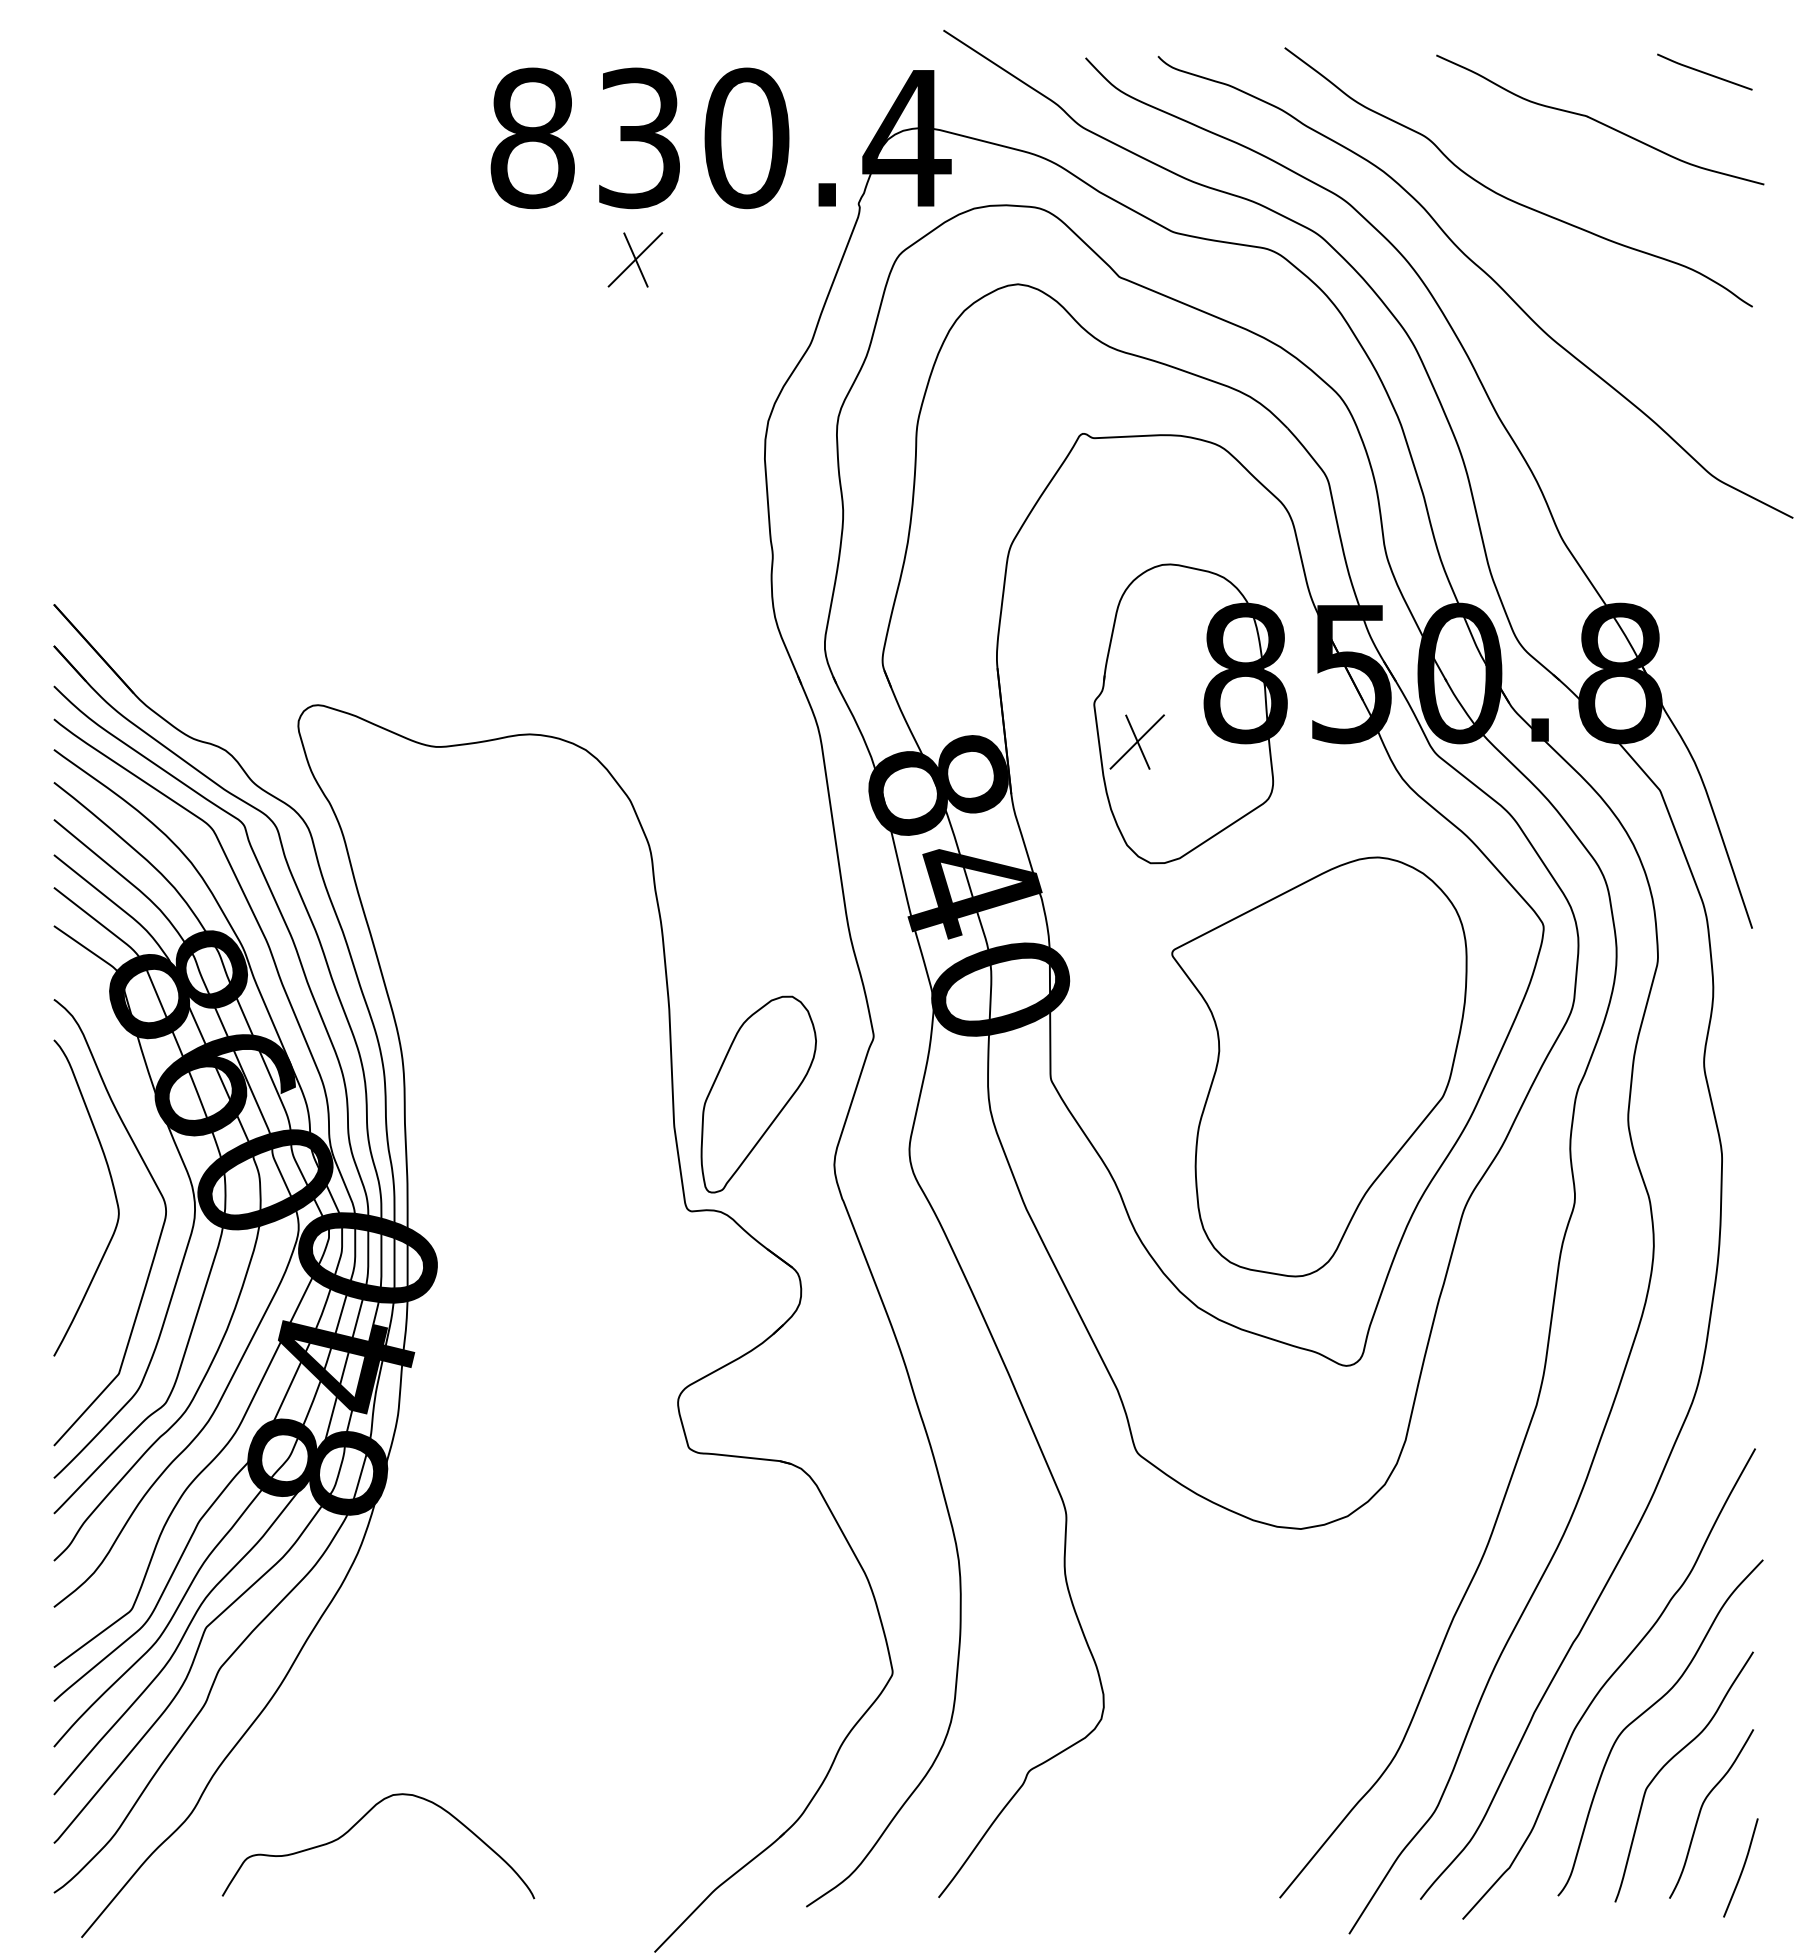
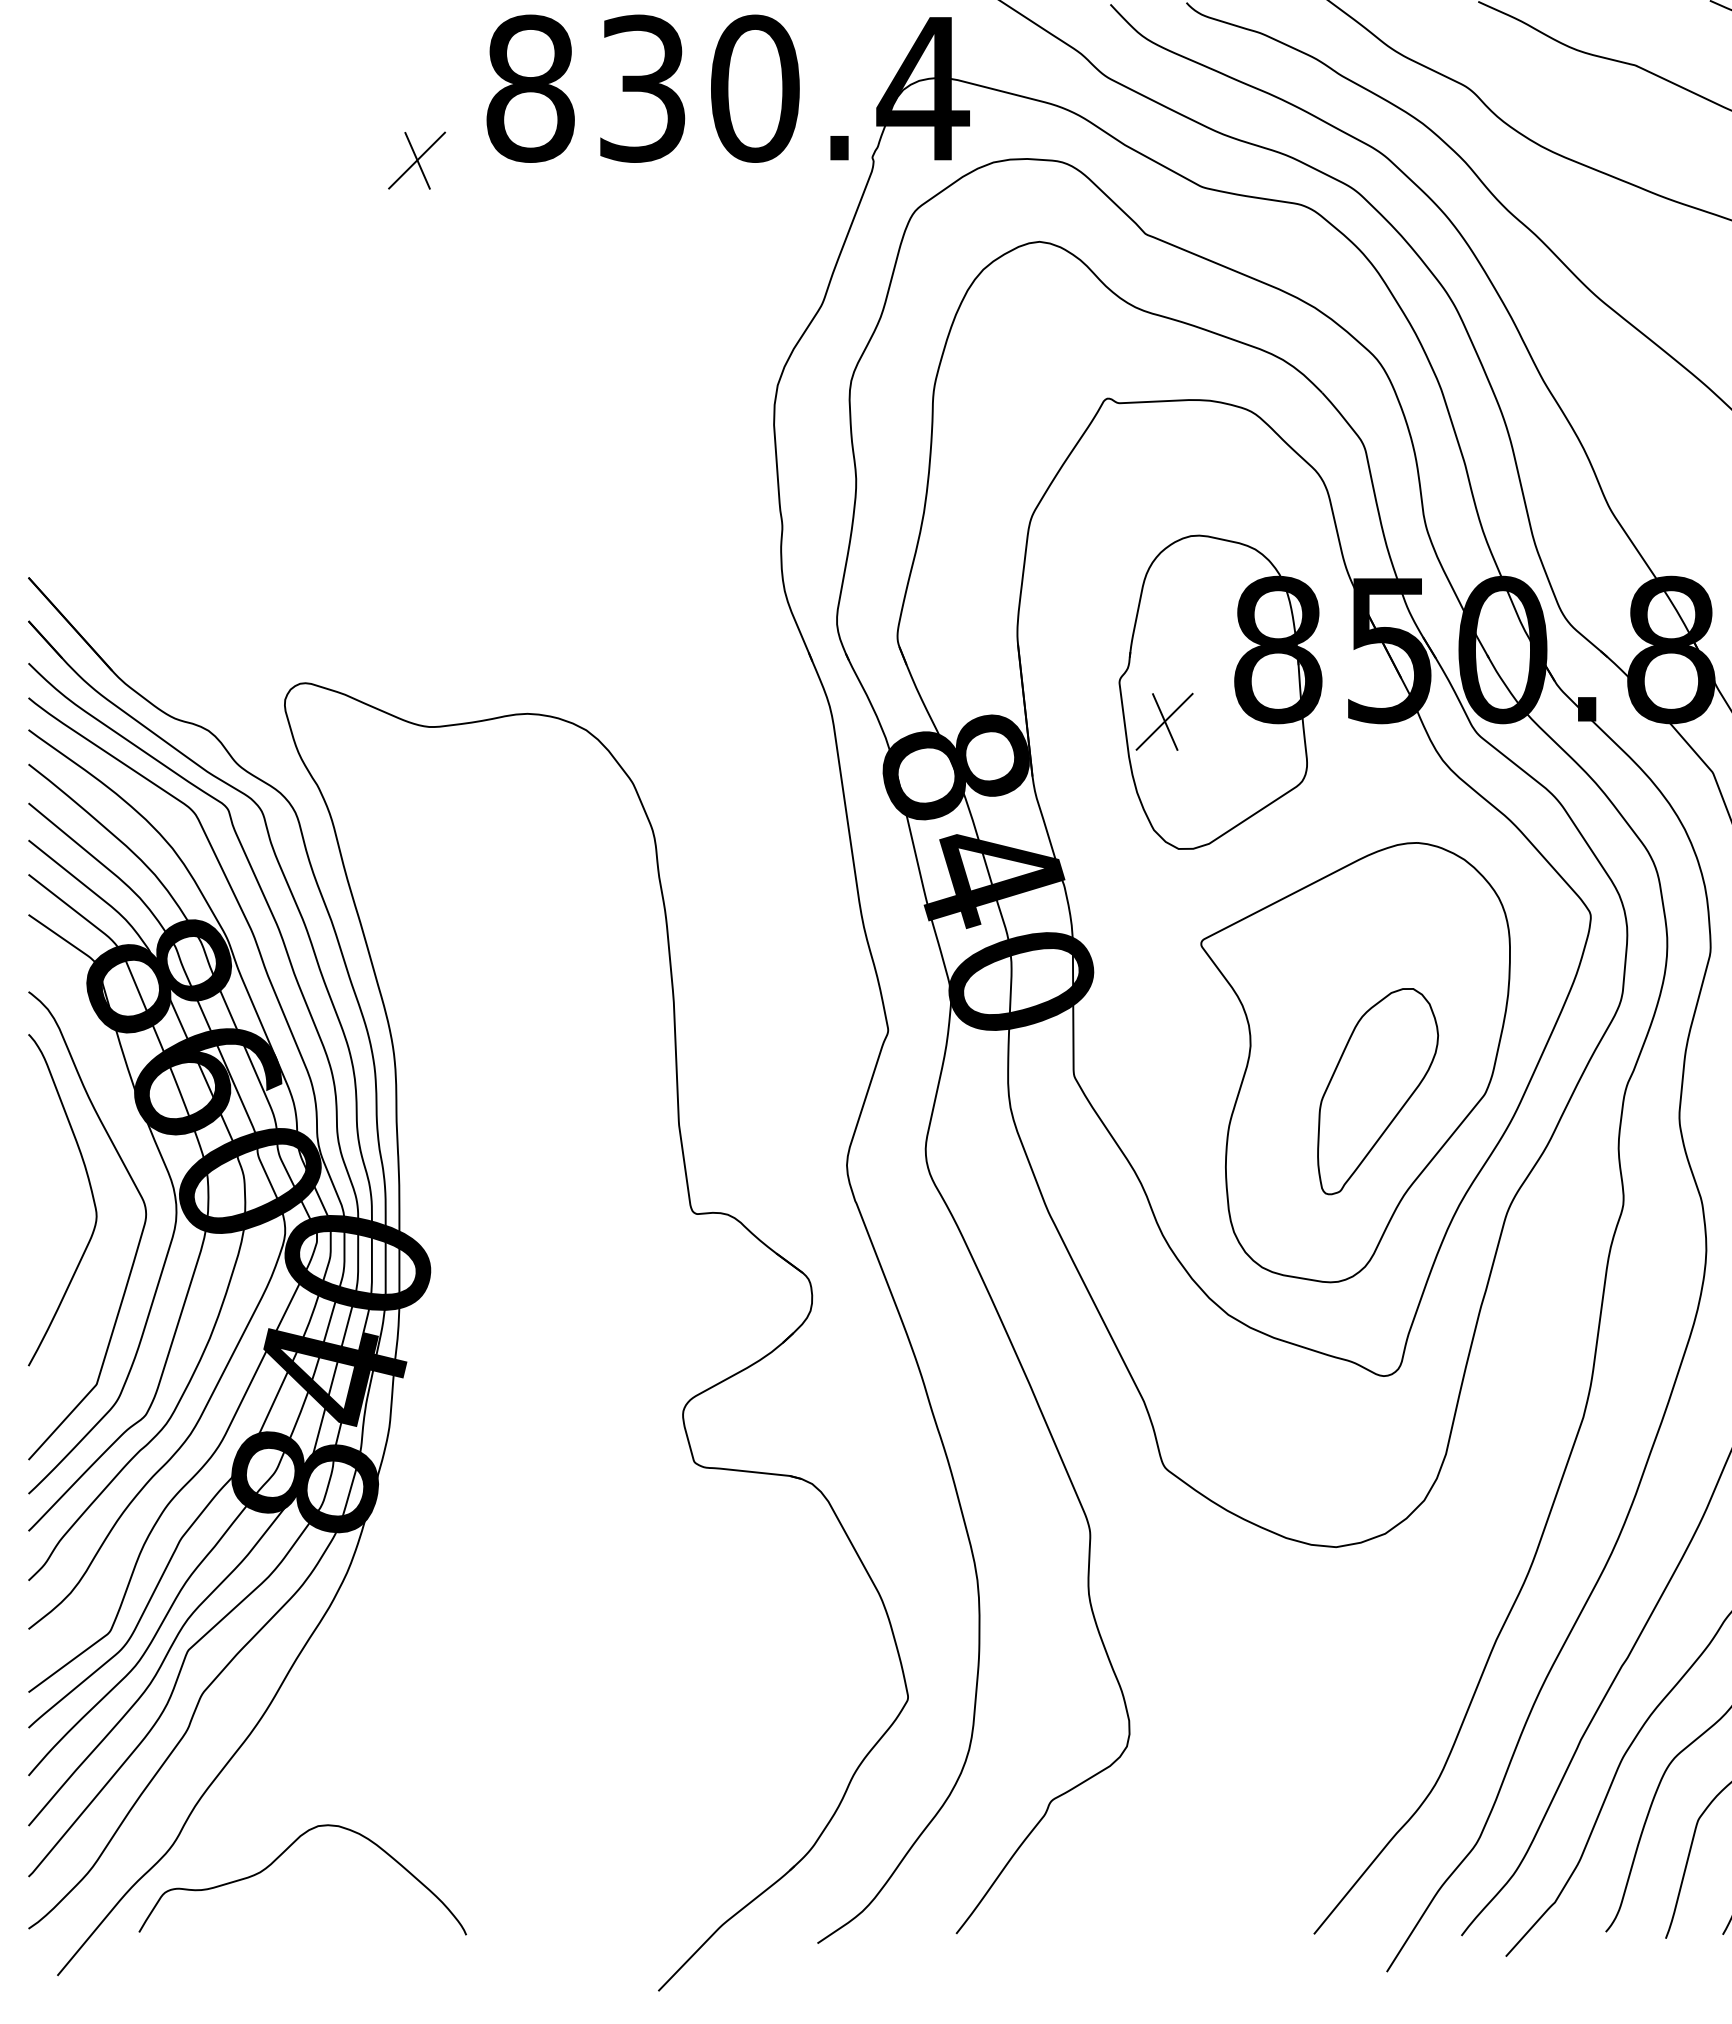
part: (635, 259) -> (417, 160), moved
part: (758, 1094) -> (1377, 1091), moved
curve: (361, 1820) -> (284, 1852), moved

